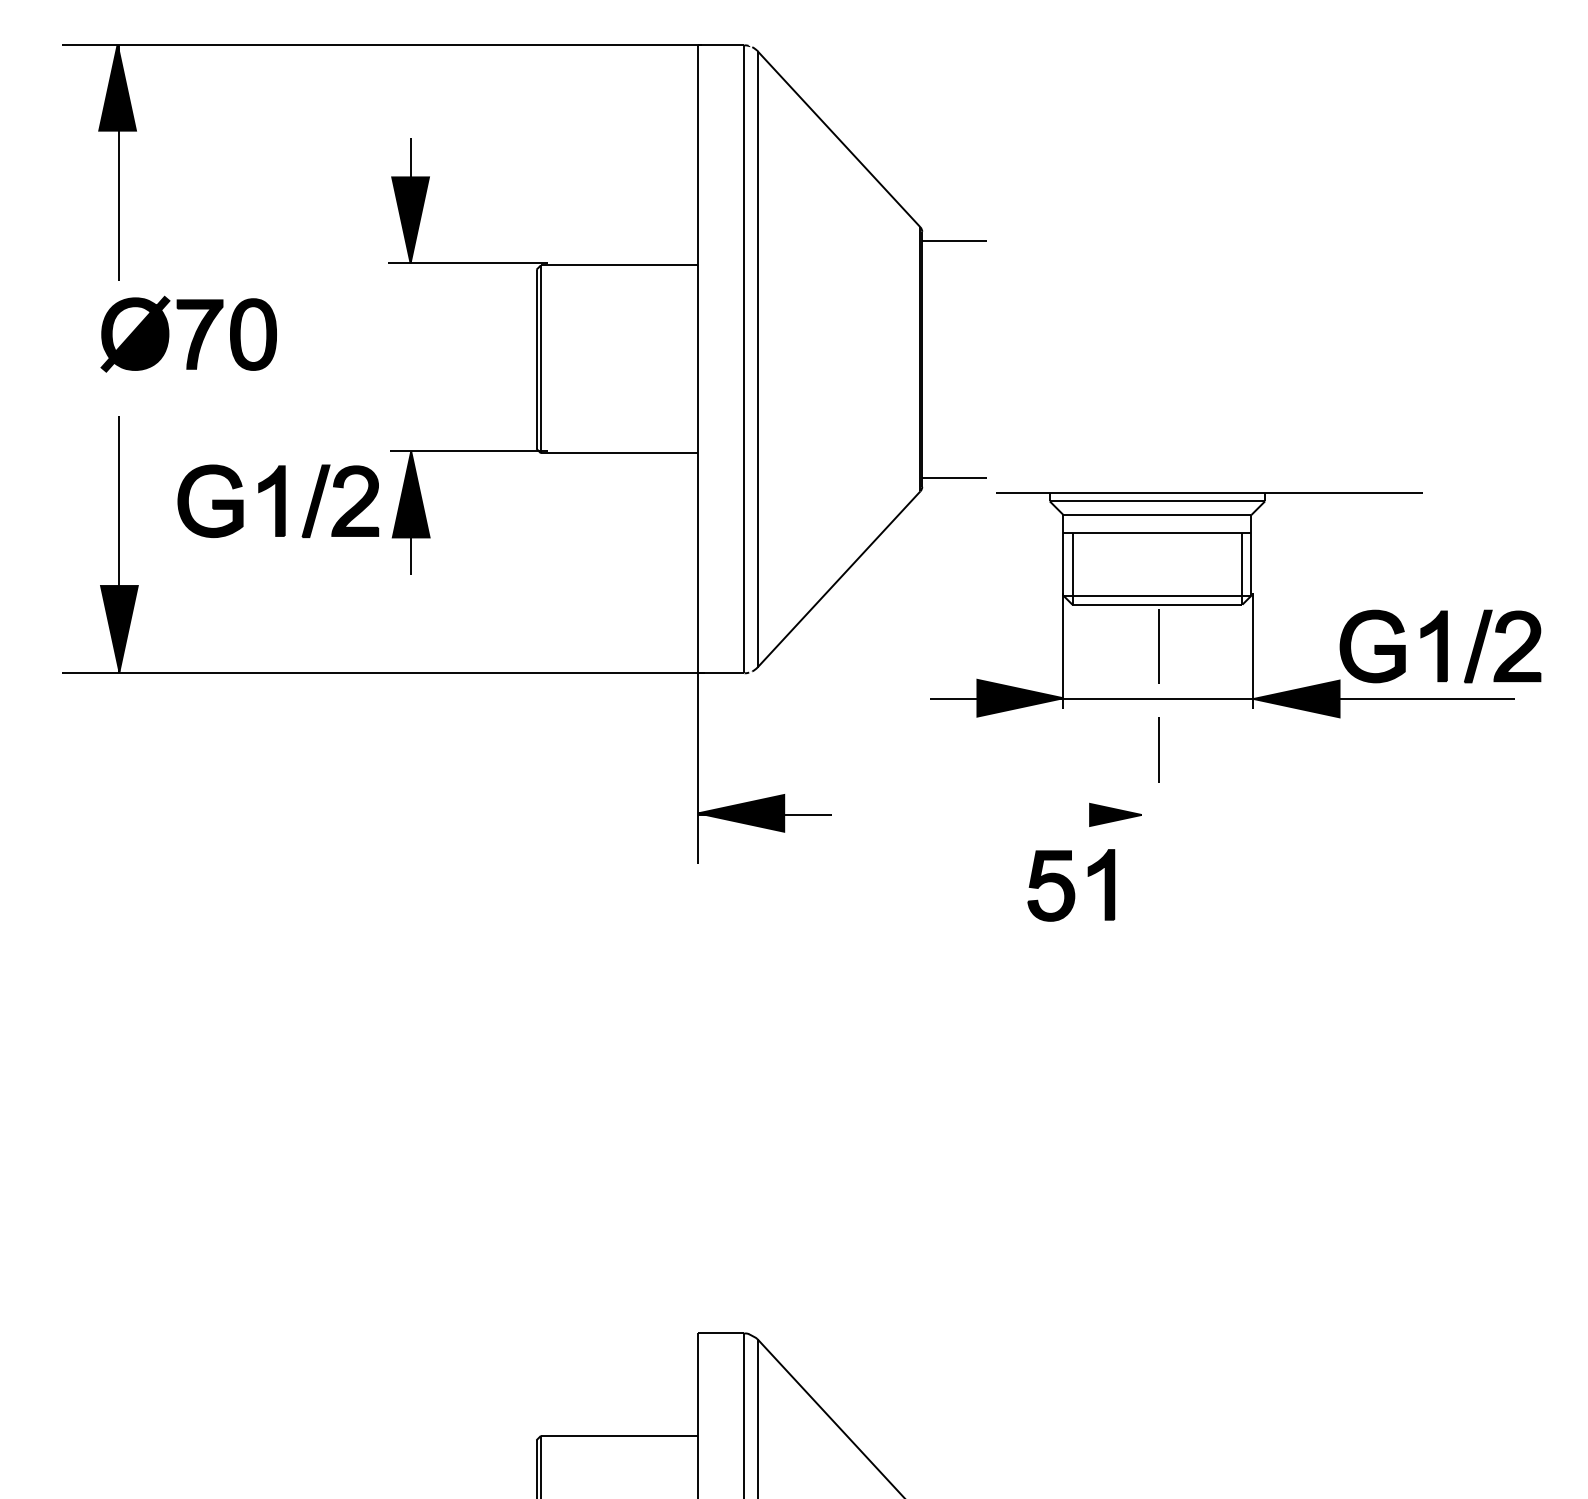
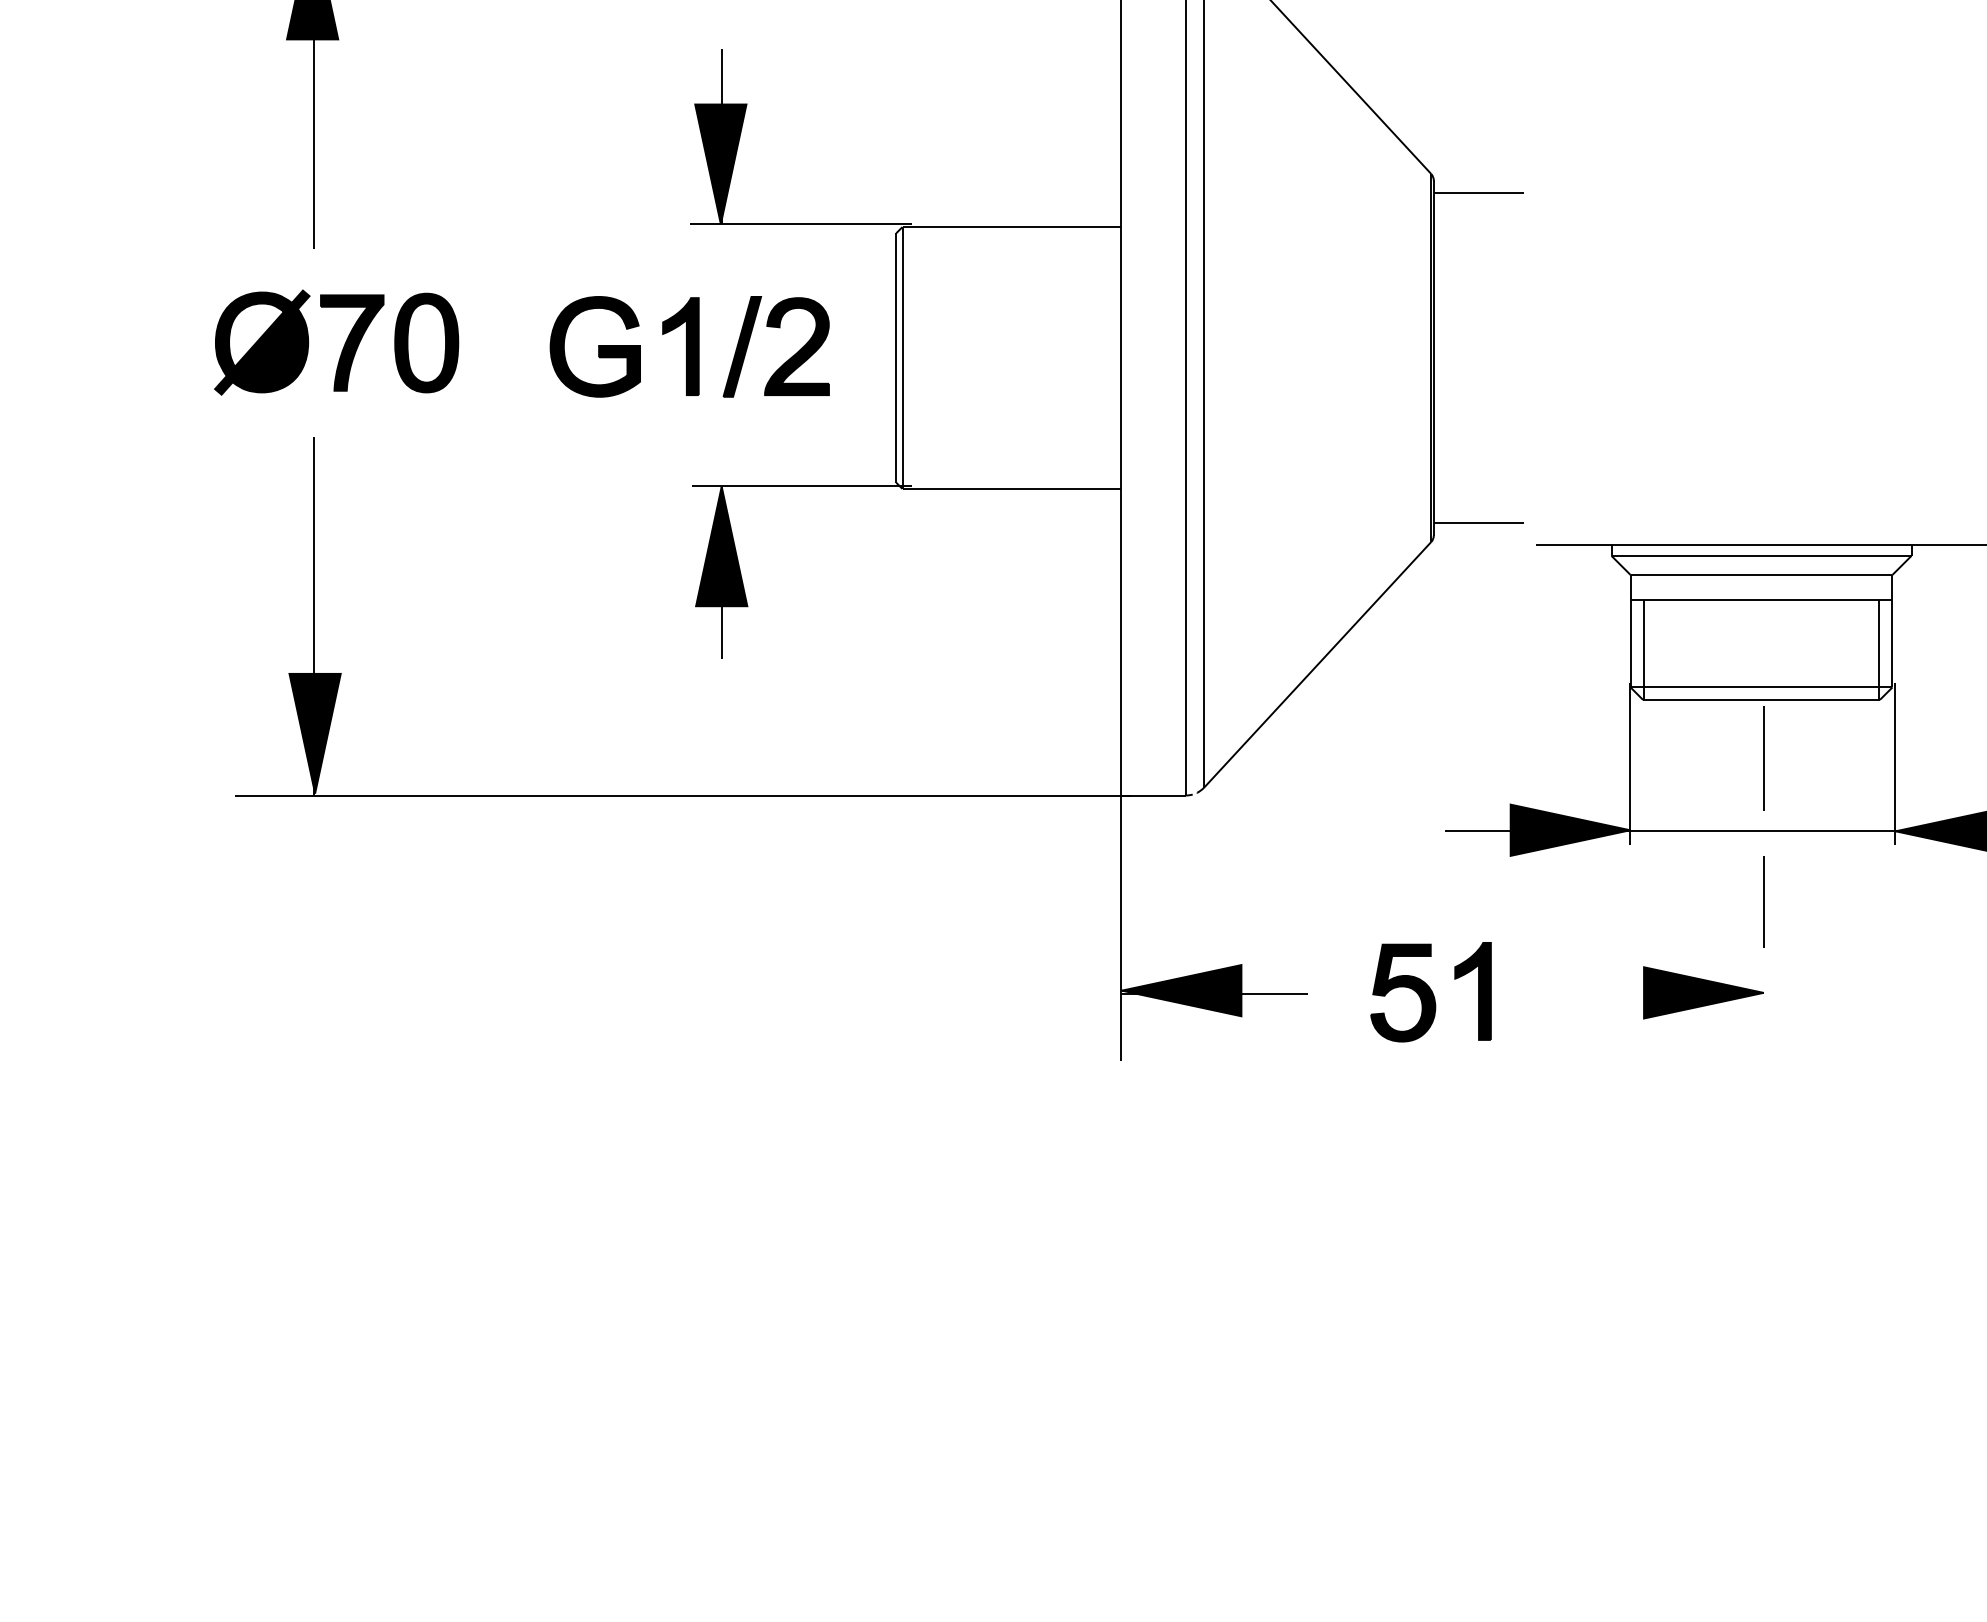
part: (188, 333) -> (336, 341), moved
part: (278, 500) -> (690, 345), moved
part: (1115, 814) -> (1703, 992), size x1.67
part: (1071, 885) -> (1431, 992), moved

